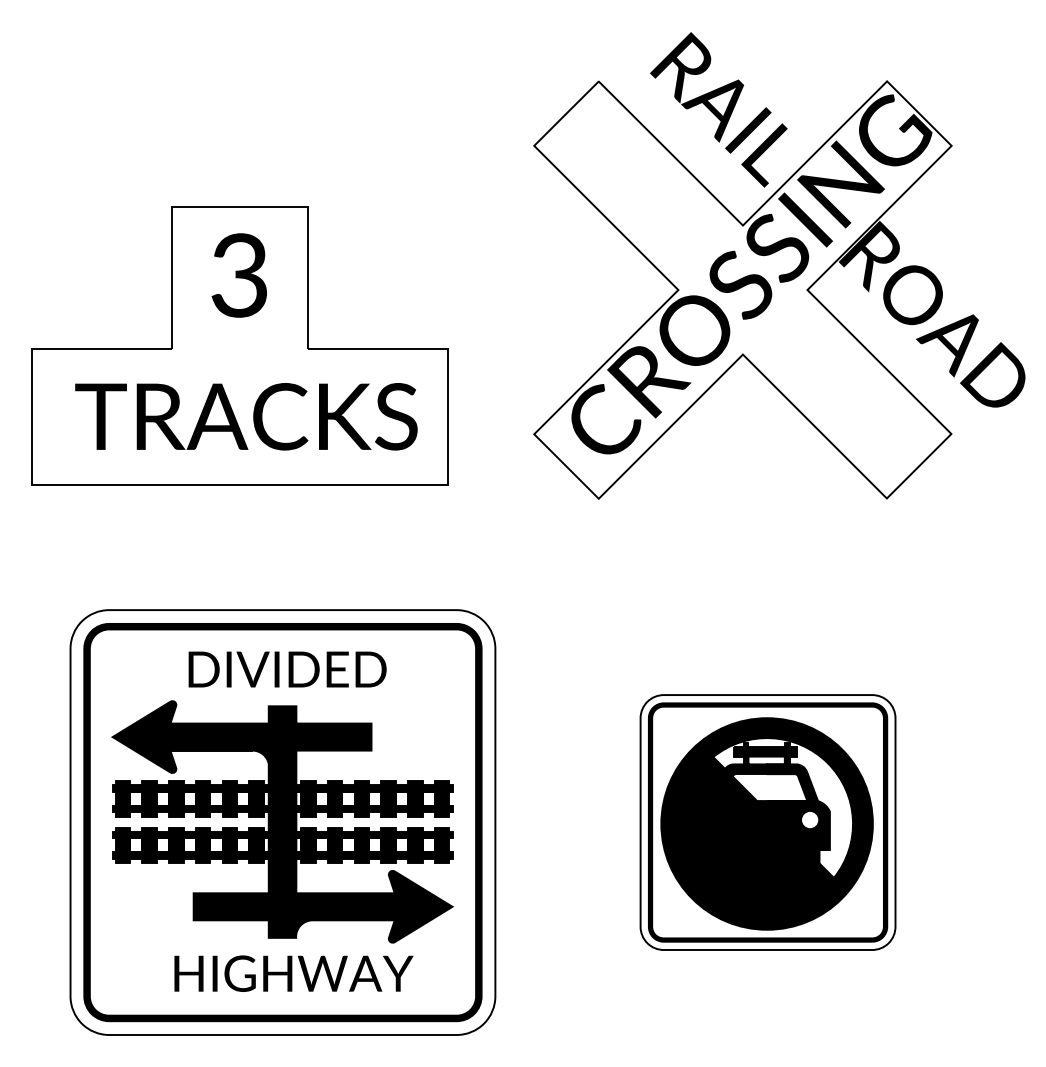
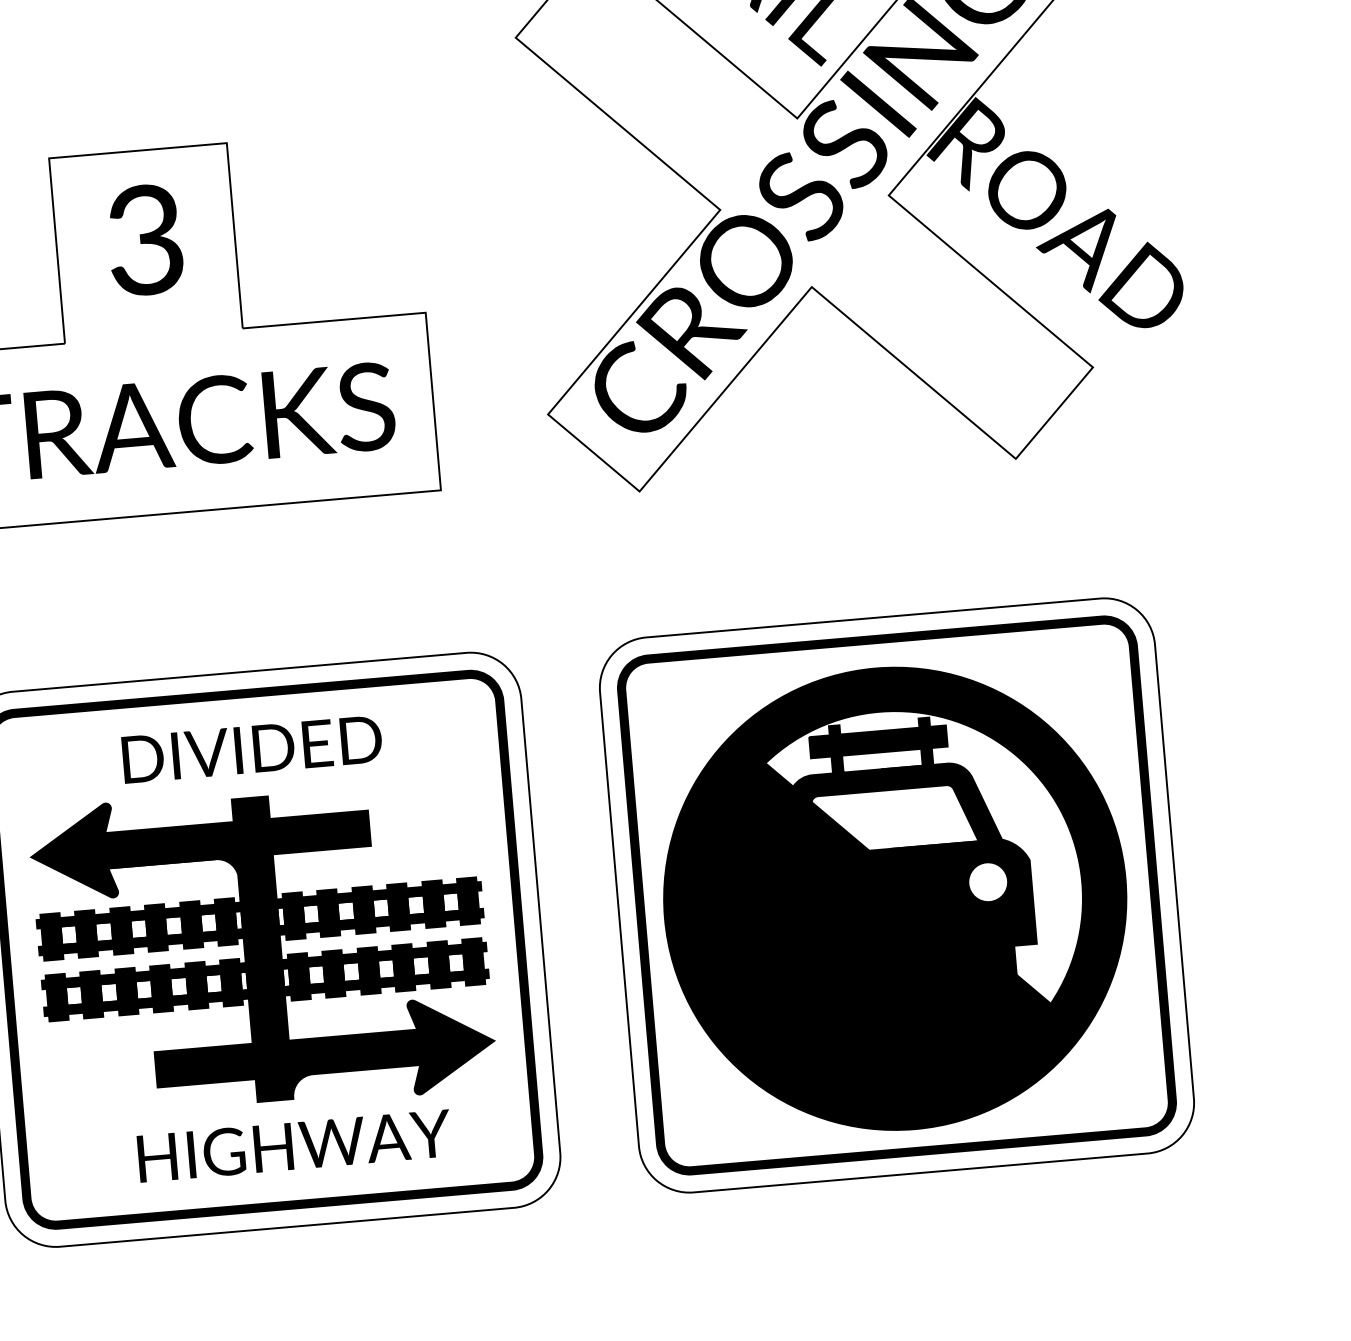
part: (767, 822) -> (896, 895), size x1.67

